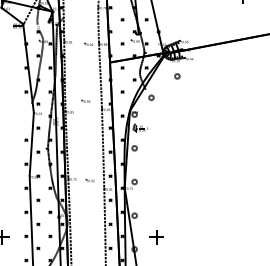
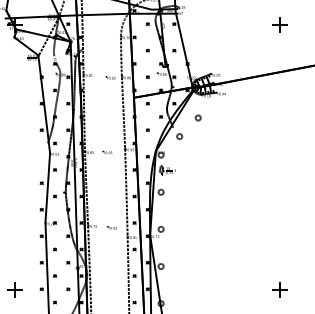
part: (176, 75) -> (197, 117), moved
part: (85, 101) -> (107, 152), moved
part: (155, 236) -> (279, 289), moved

